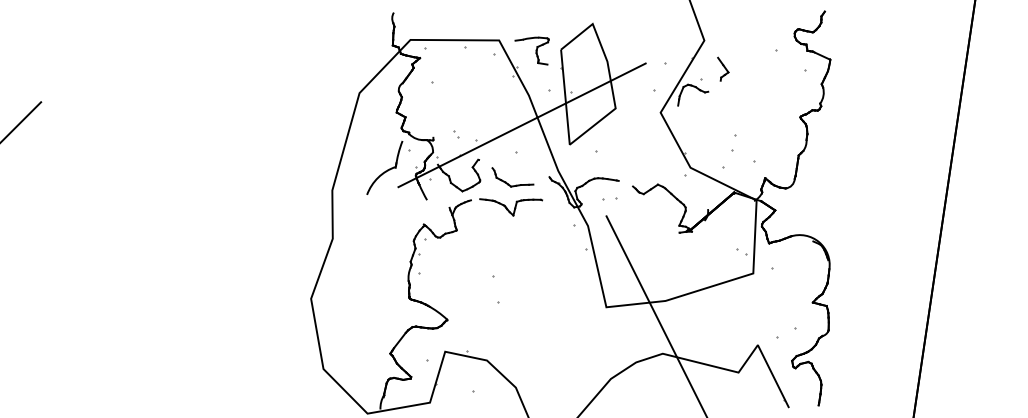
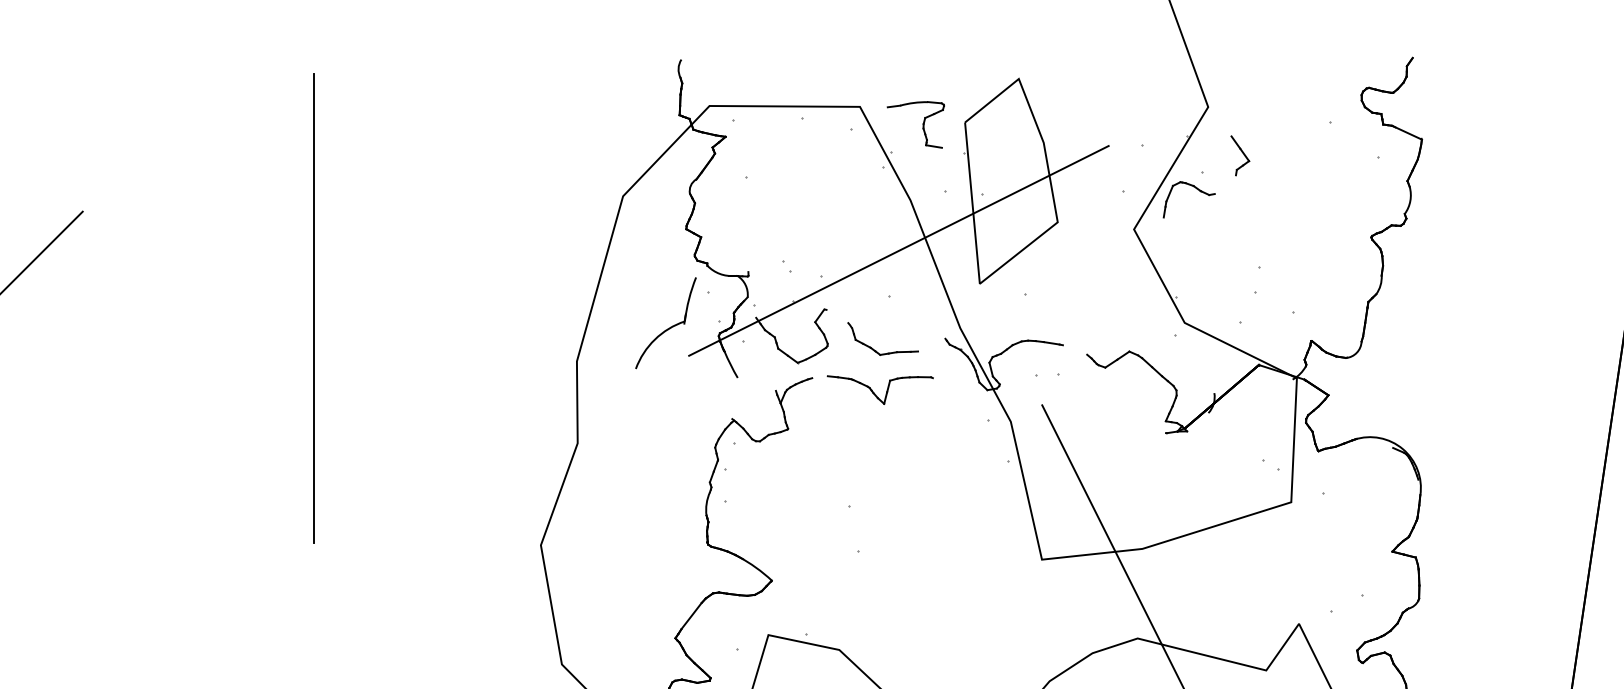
line: (177, 159) -> (314, 308), added

